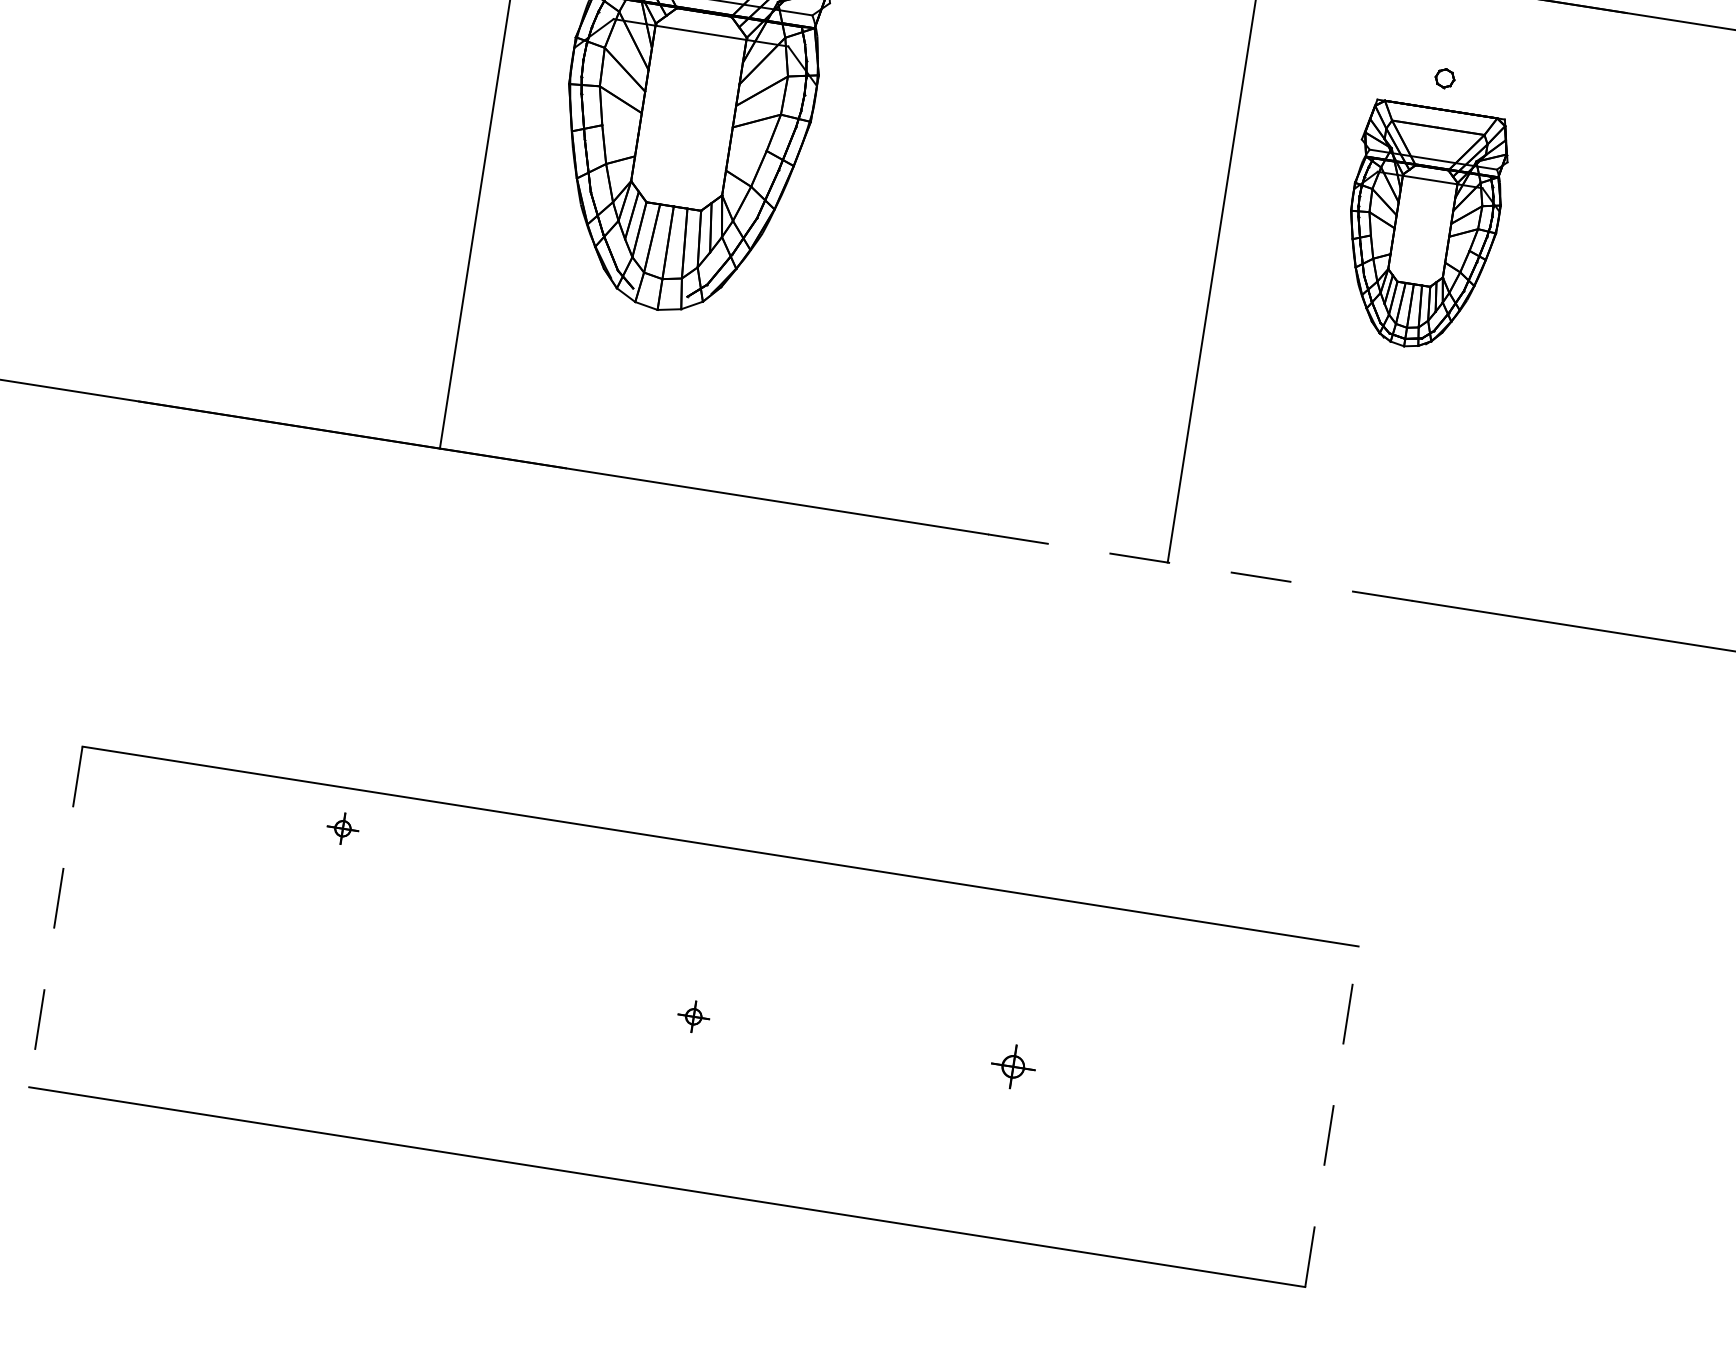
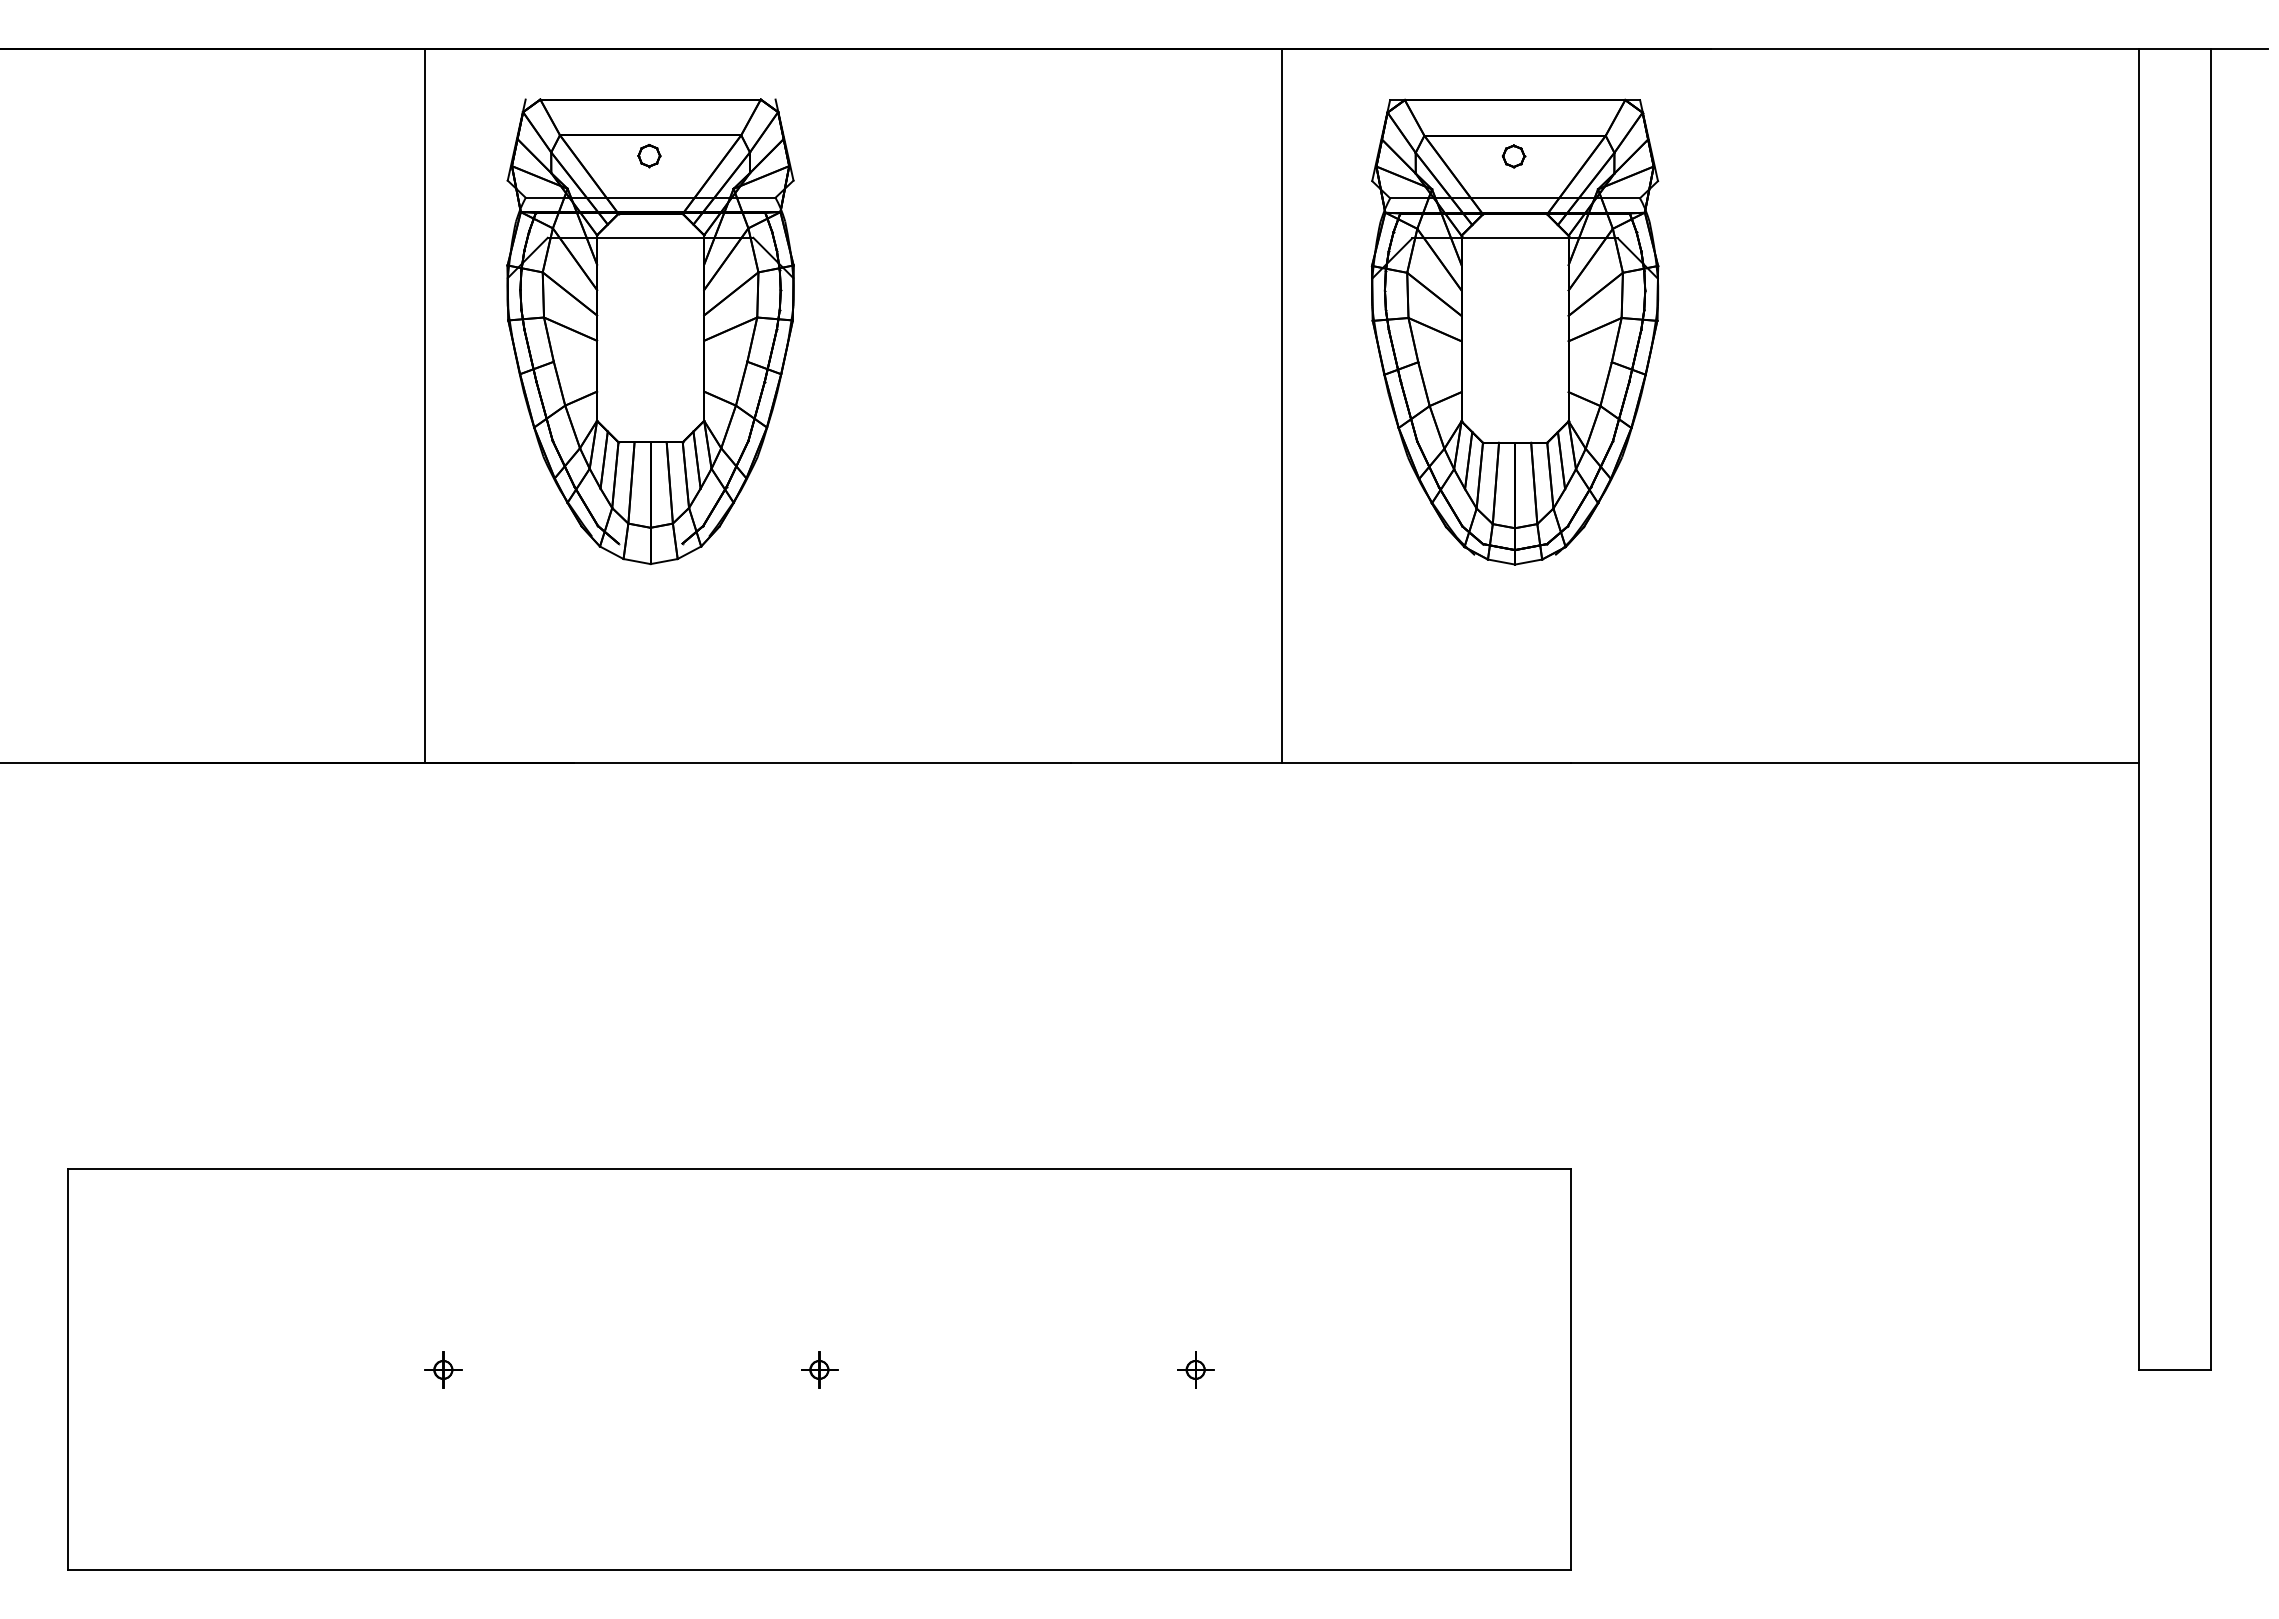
part: (1422, 227) -> (1514, 331), size x1.67
line: (1200, 567) -> (1320, 762), dashed -> solid
part: (343, 828) -> (443, 1369), moved
line: (56, 916) -> (68, 1369), dashed -> solid
part: (1013, 1066) -> (1195, 1369), size x0.71
line: (1331, 1116) -> (1570, 1369), dashed -> solid

